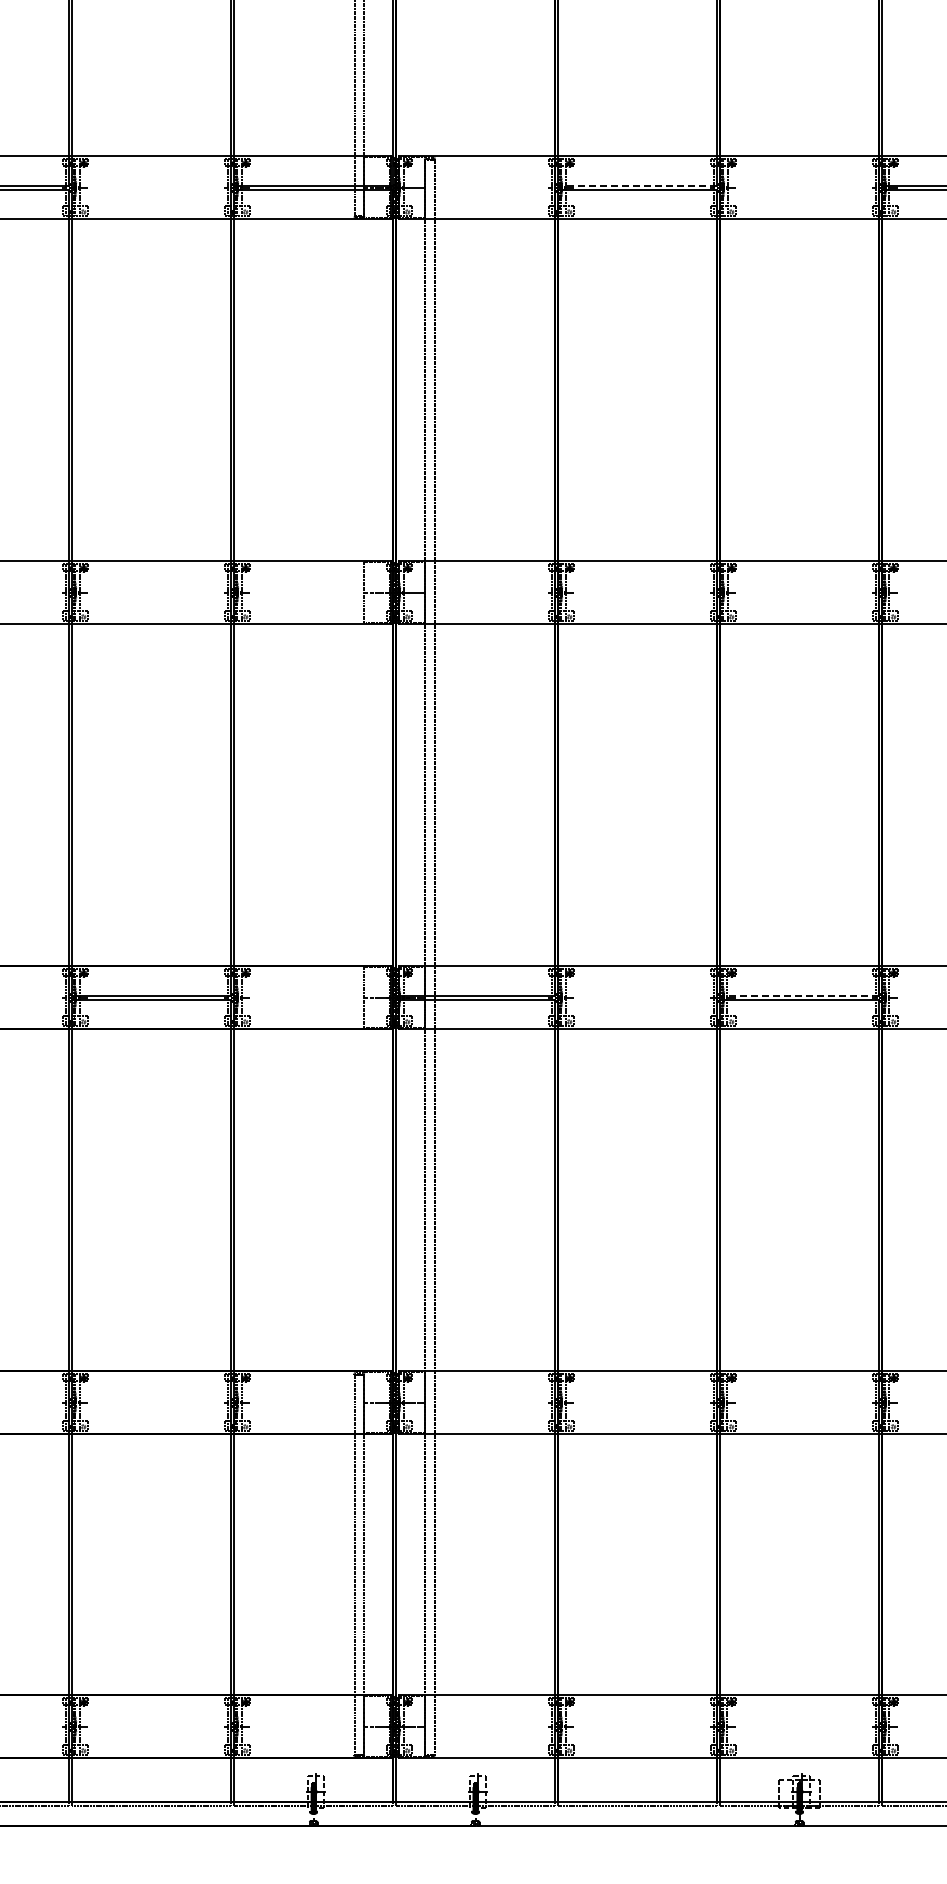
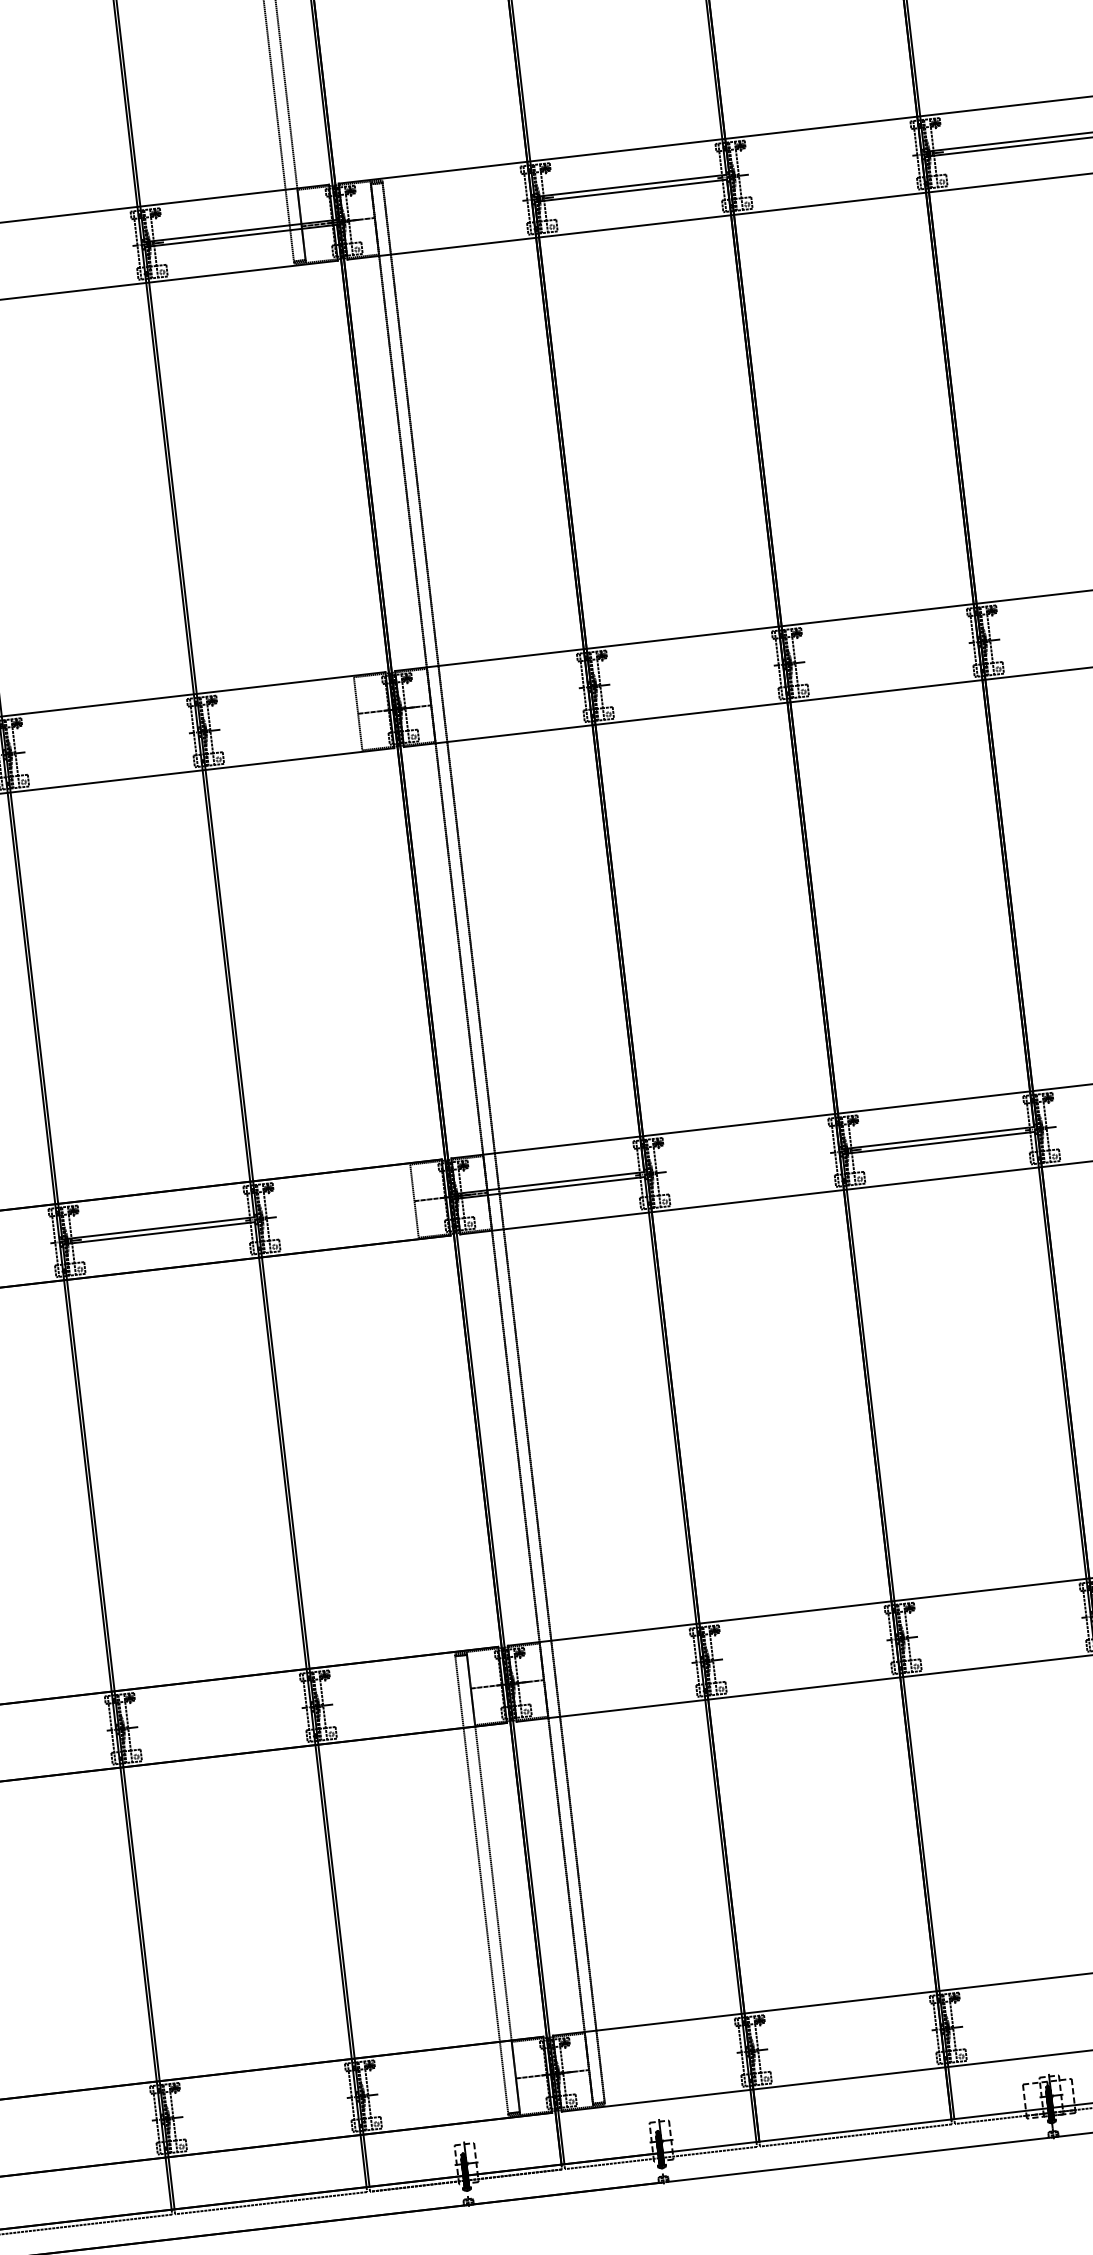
line: (637, 185) -> (630, 185), dashed -> solid
line: (799, 995) -> (938, 1137), dashed -> solid

